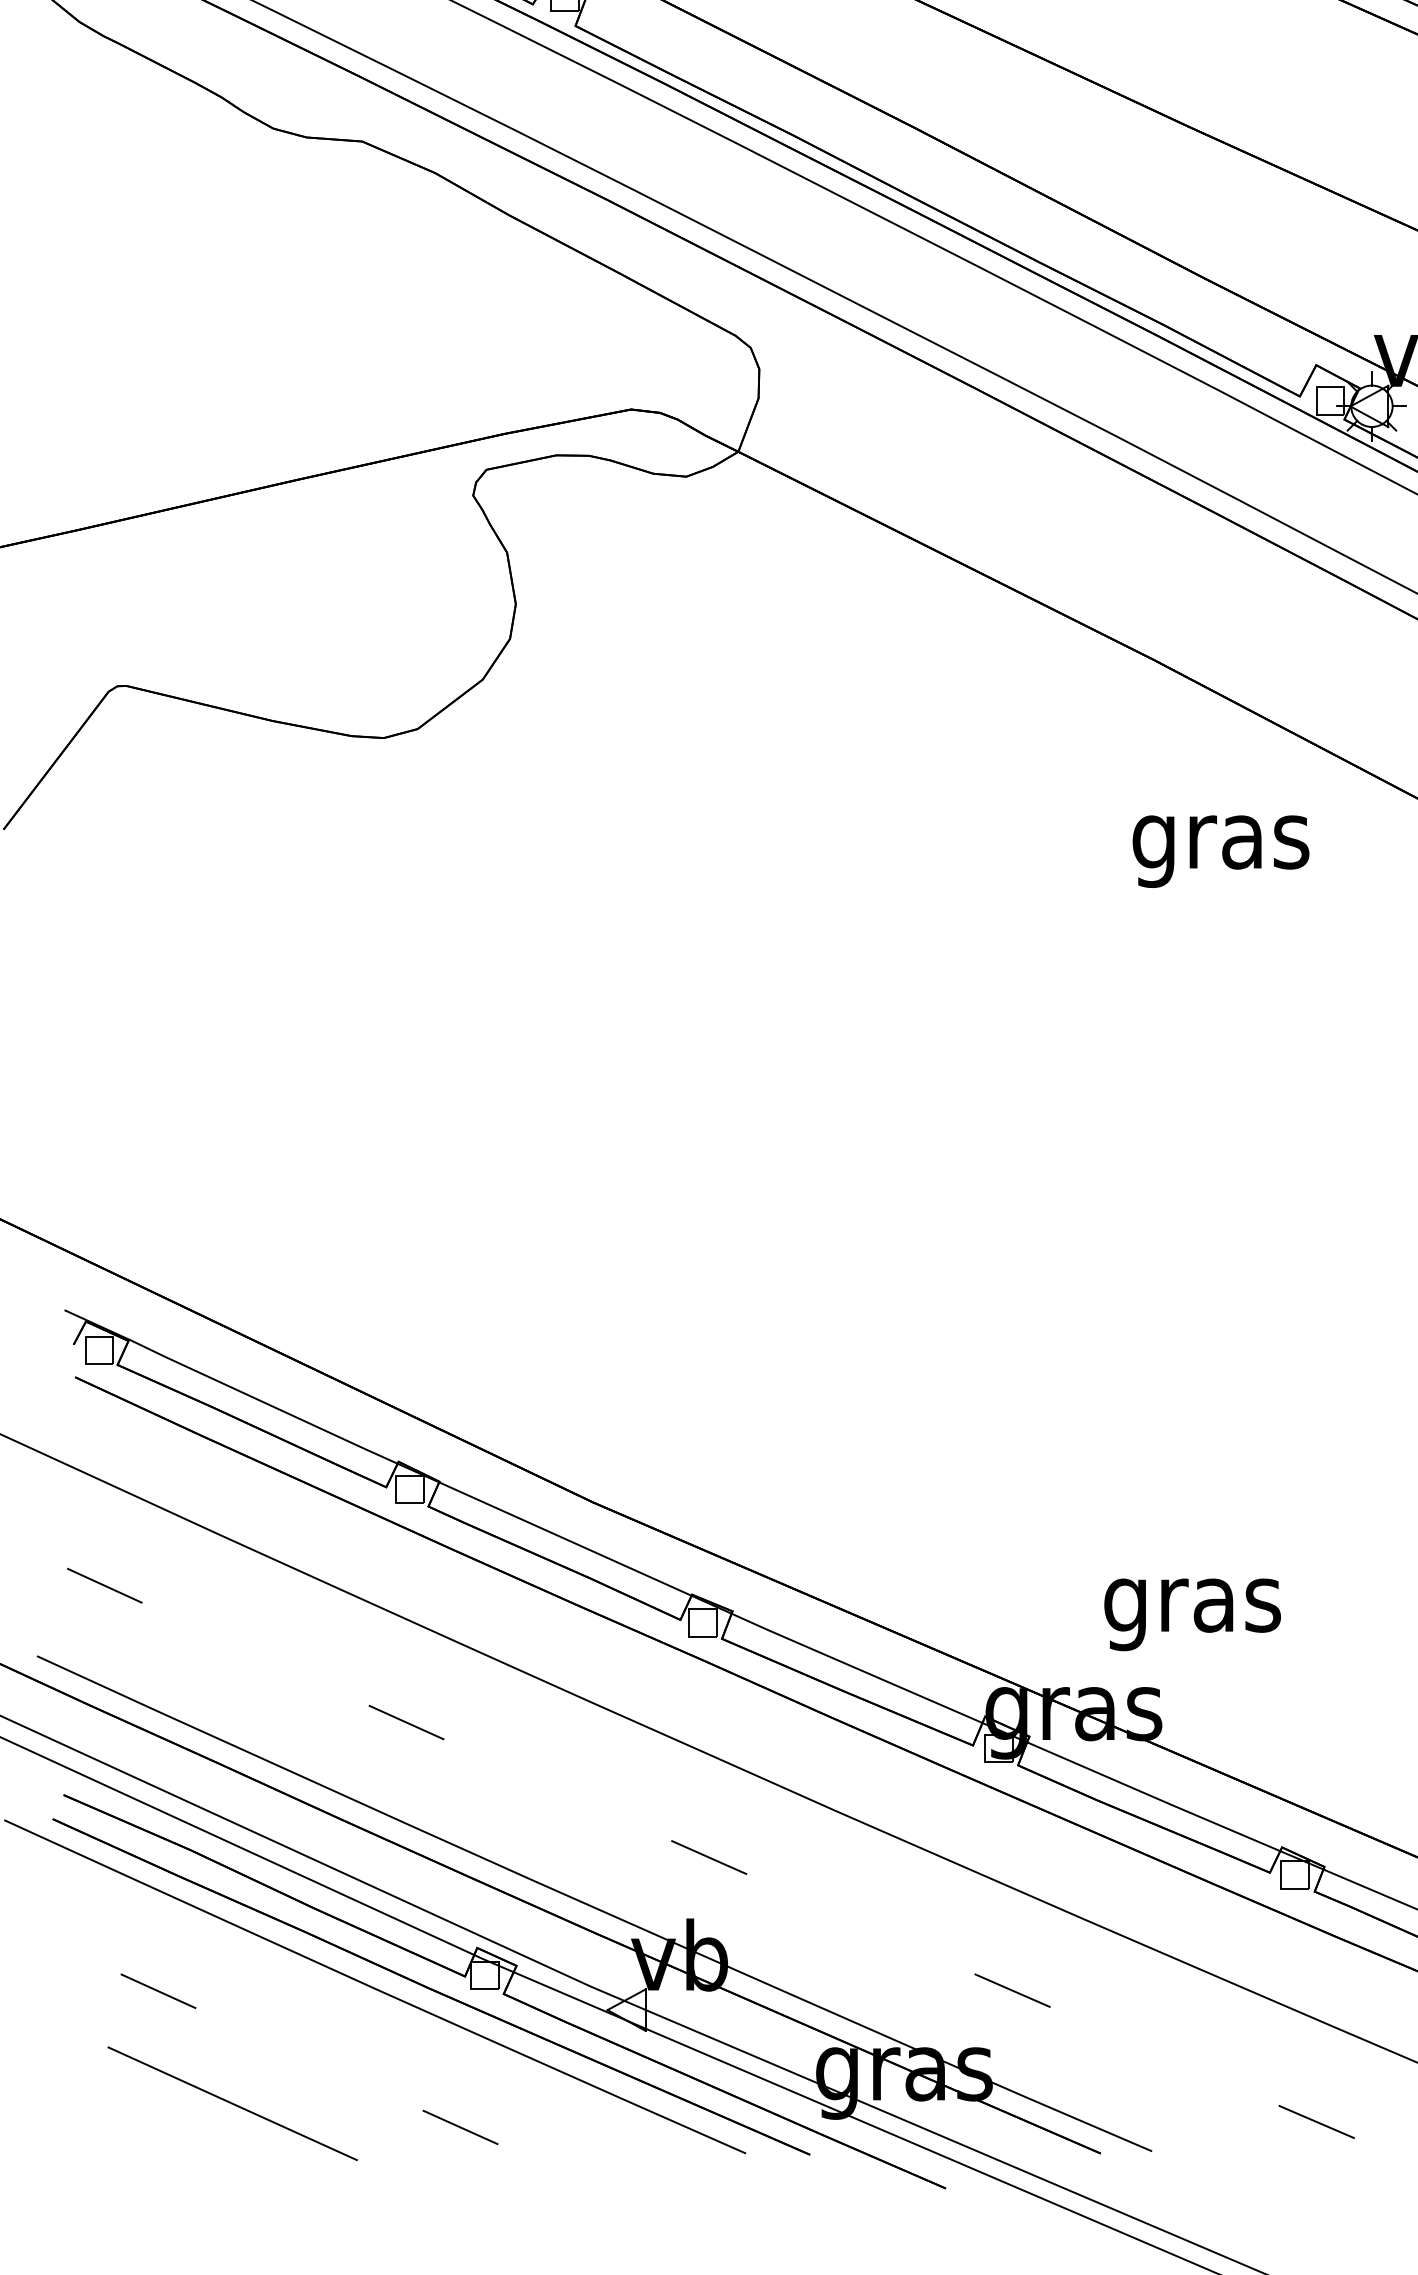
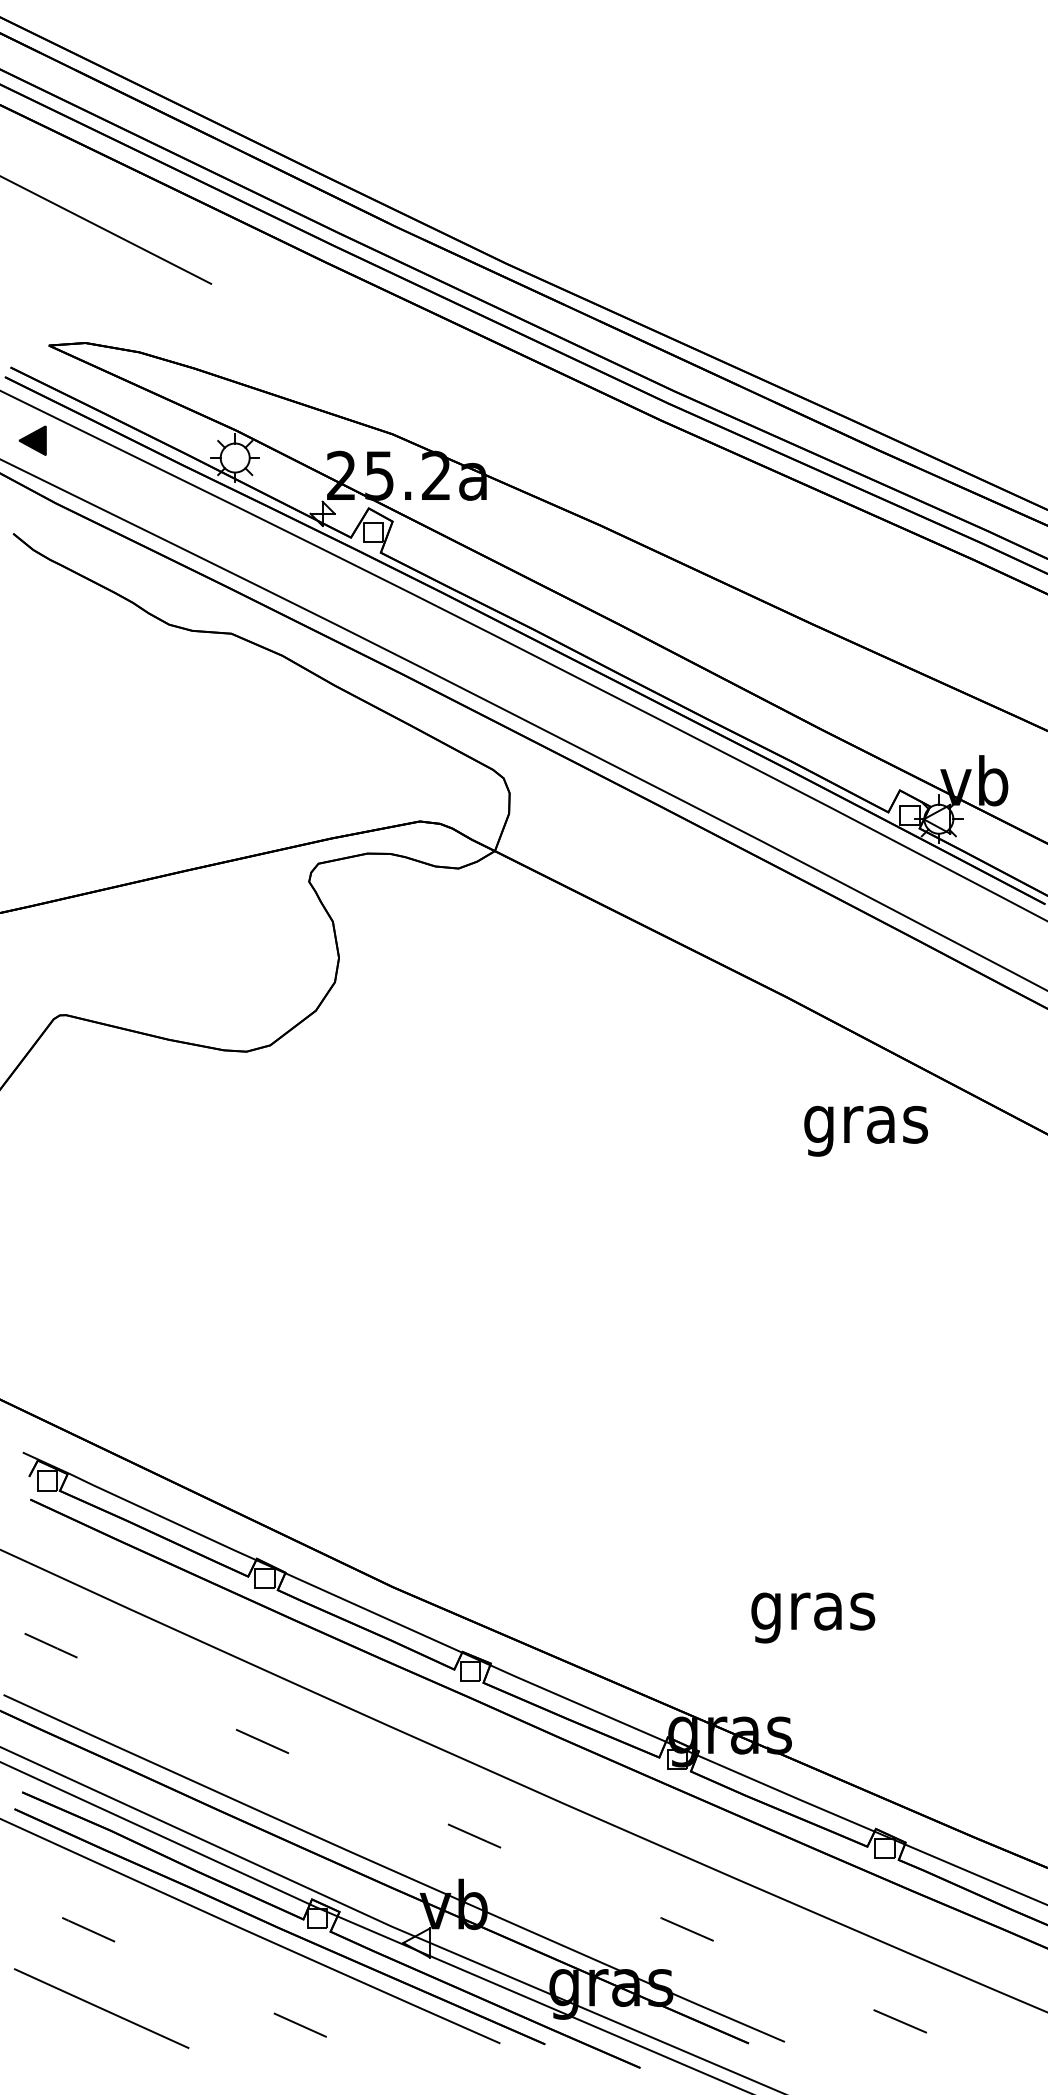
text: (1220, 851) -> (865, 1131), moved
text: (1192, 1614) -> (813, 1617), moved
line: (232, 2103) -> (101, 2008), moved

